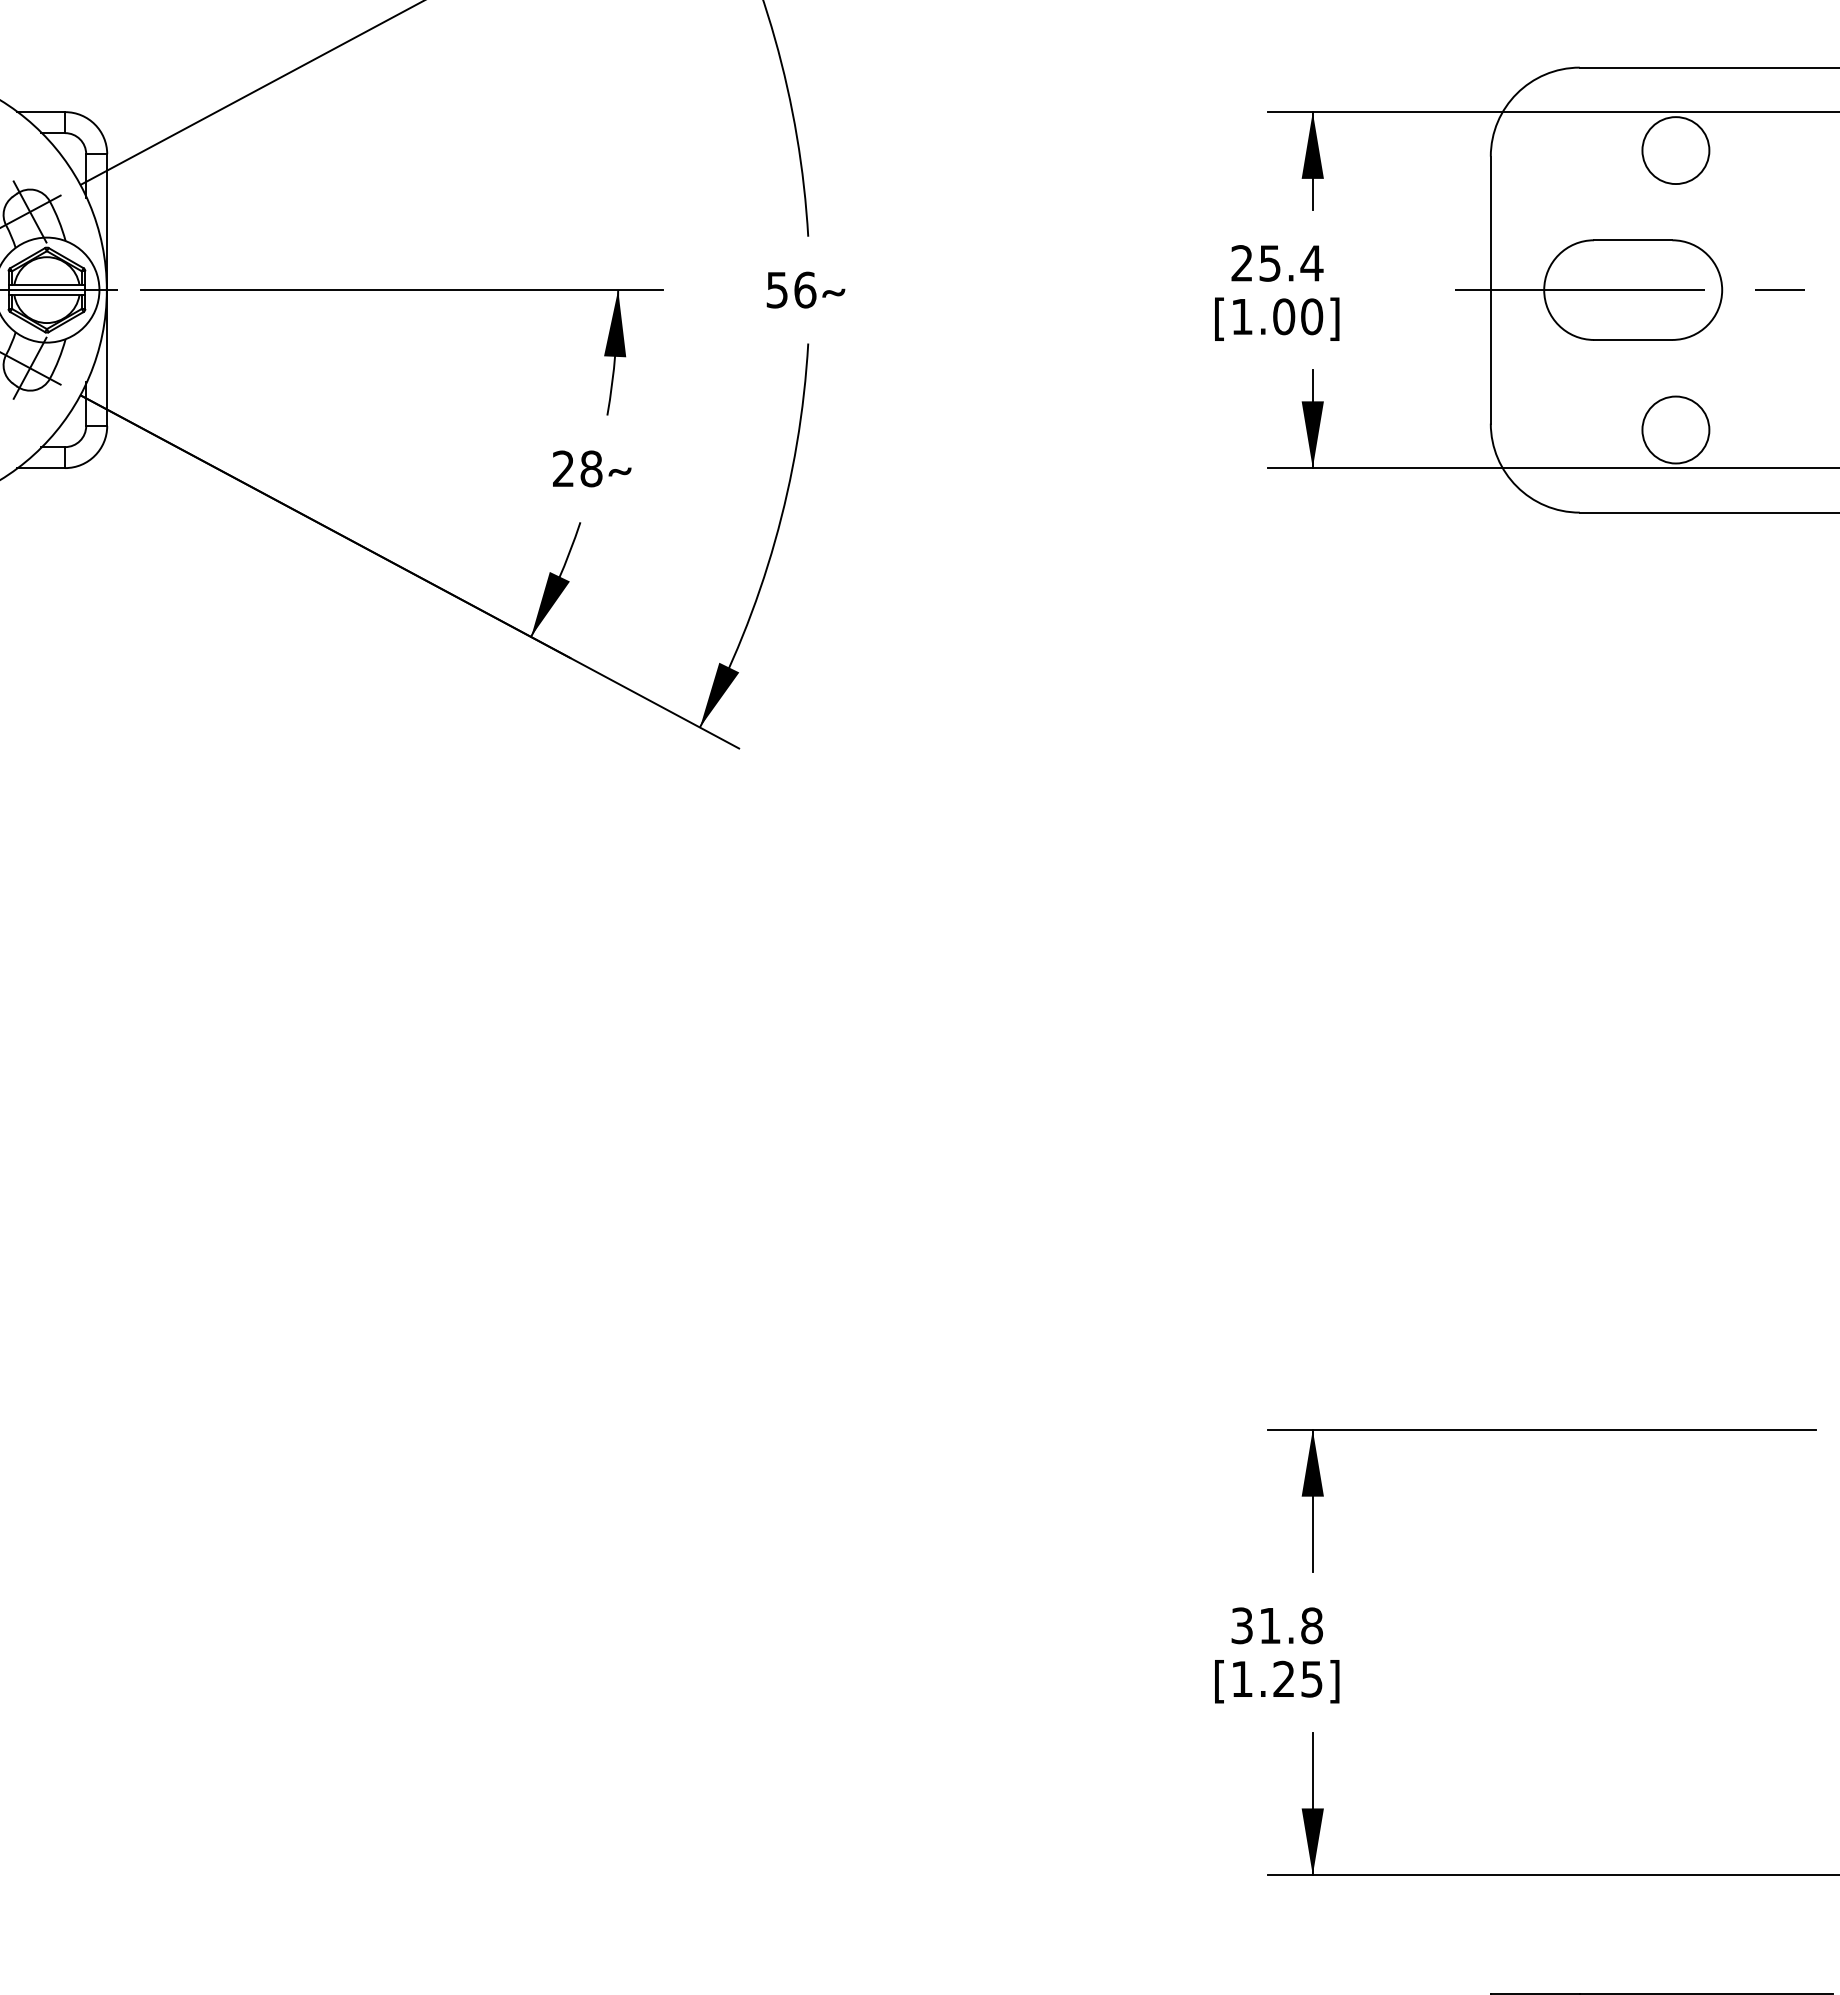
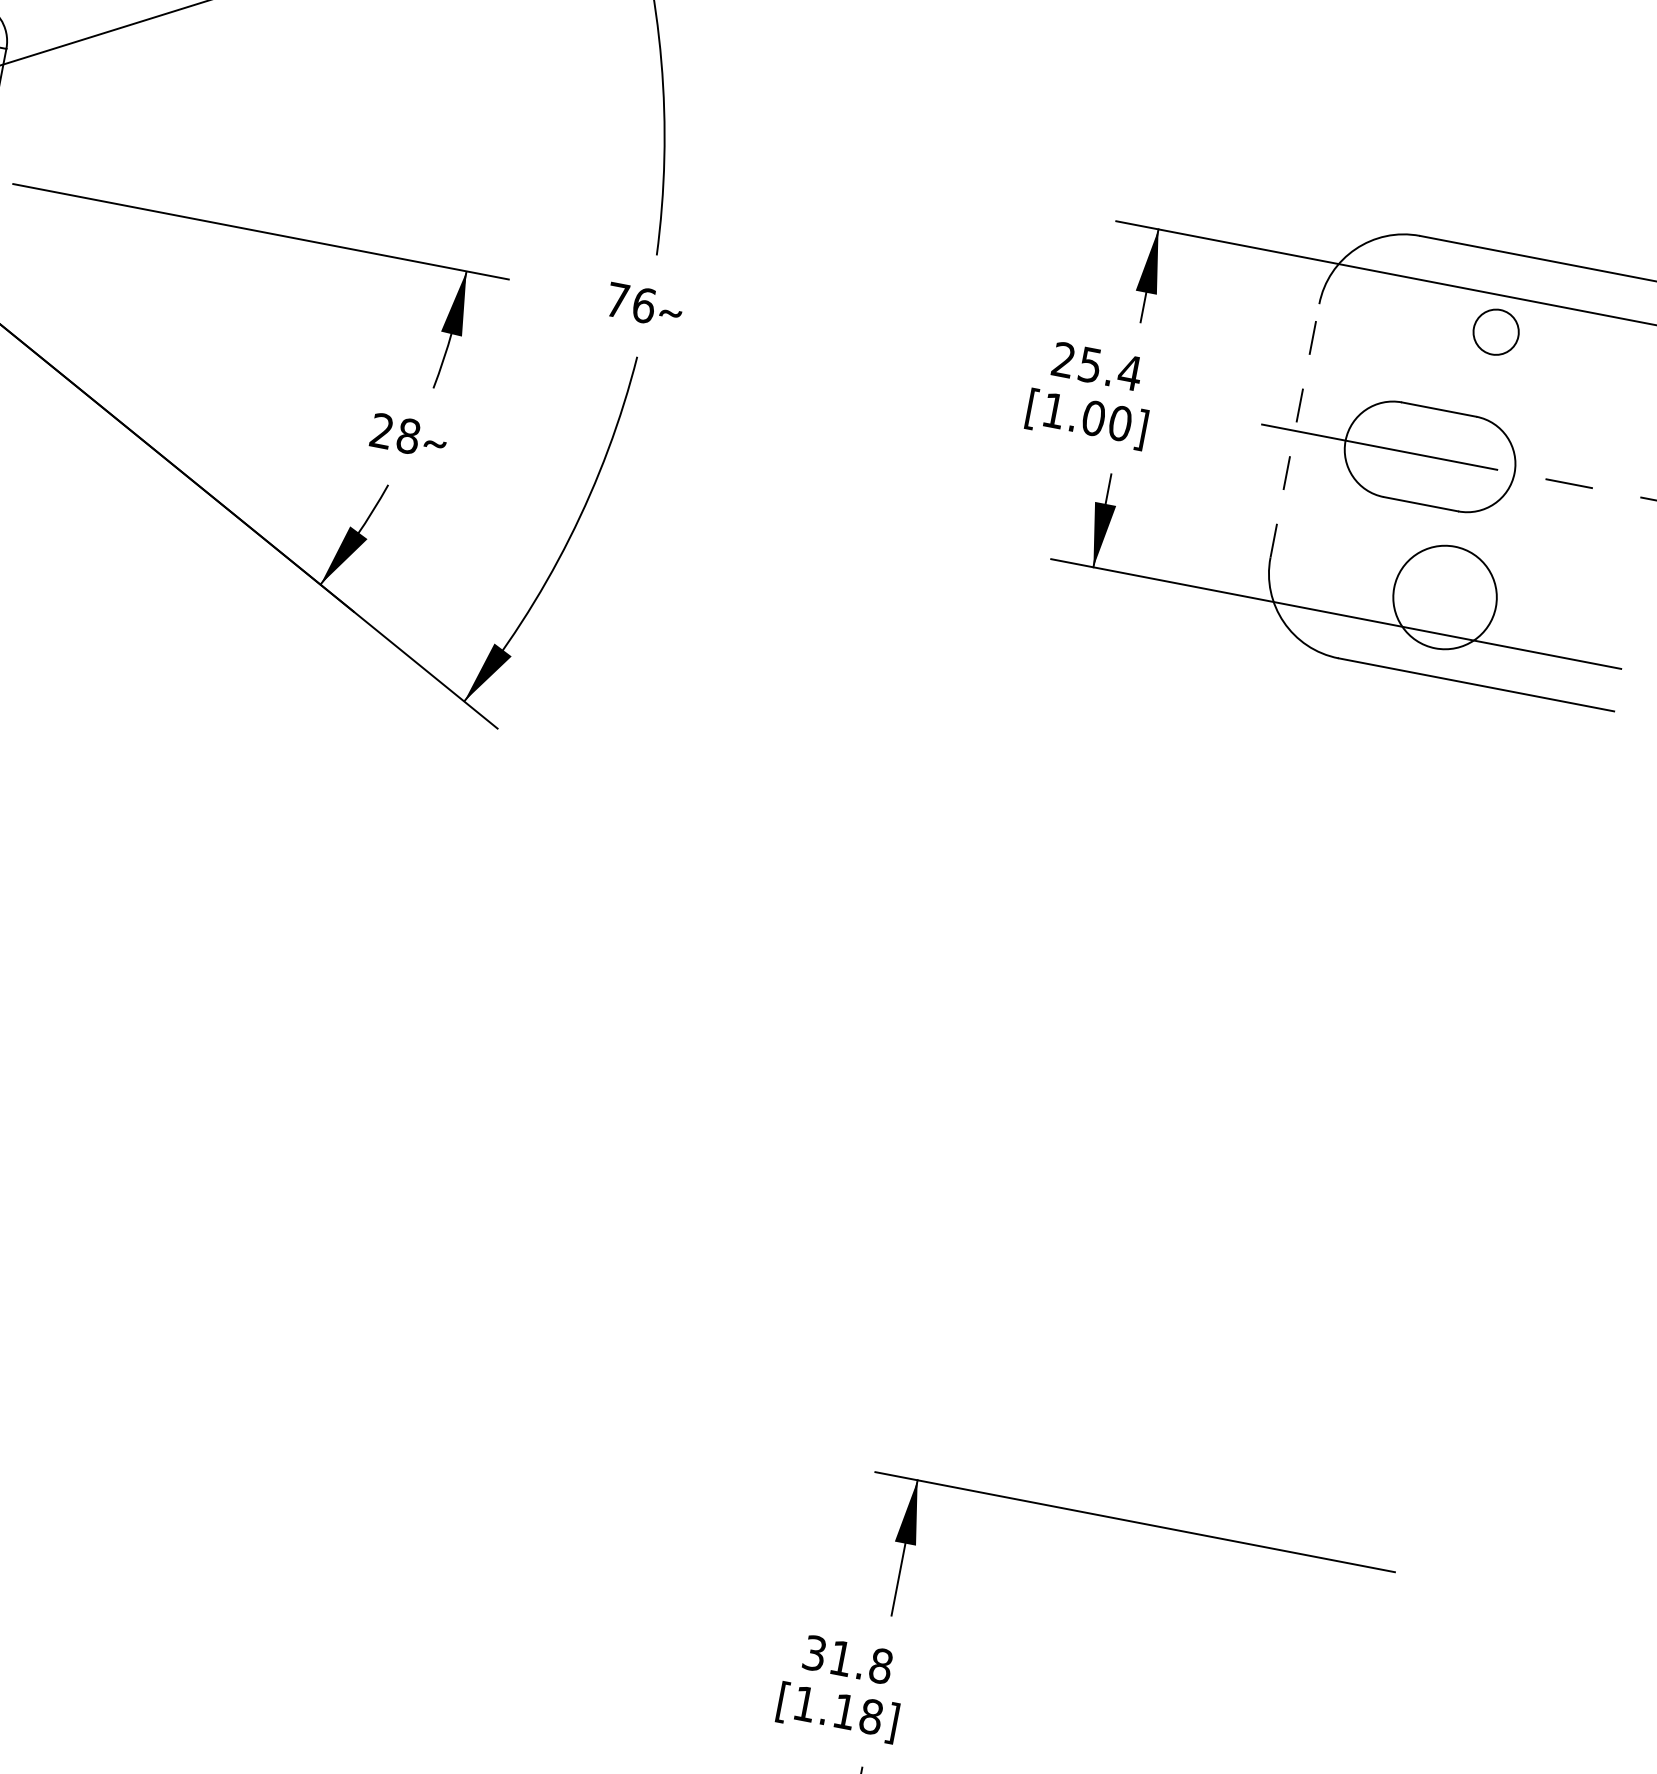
circle: (1675, 150) -> (1495, 332), size x0.7
line: (1490, 289) -> (1294, 430), solid -> dashed
text: (776, 290) -> (616, 300), 56 -> 76
circle: (1675, 429) -> (1444, 596), size x1.6
text: (1297, 1678) -> (857, 1713), [1.25] -> [1.18]

